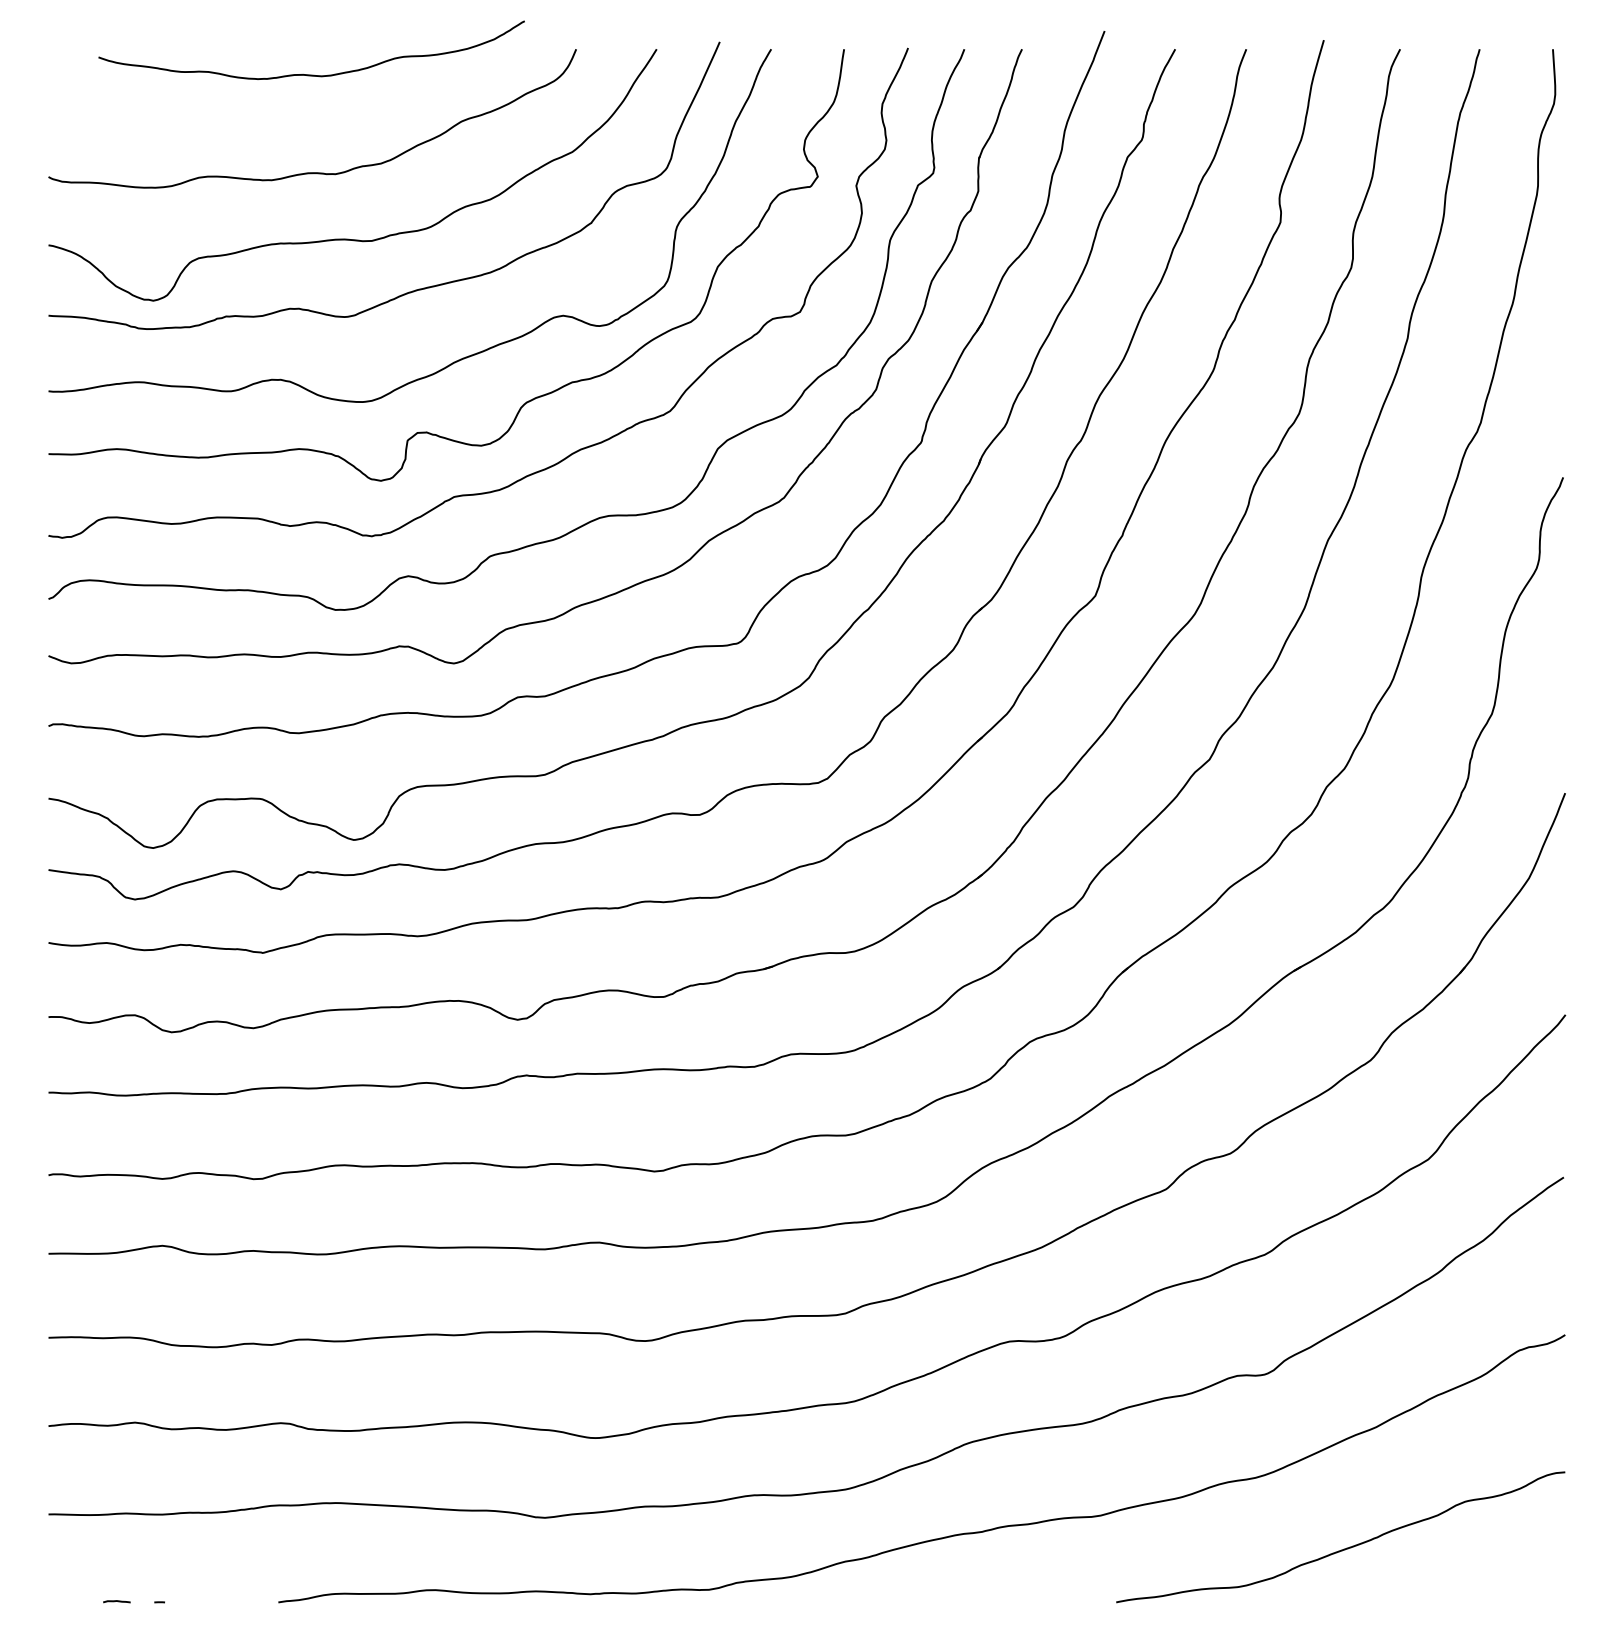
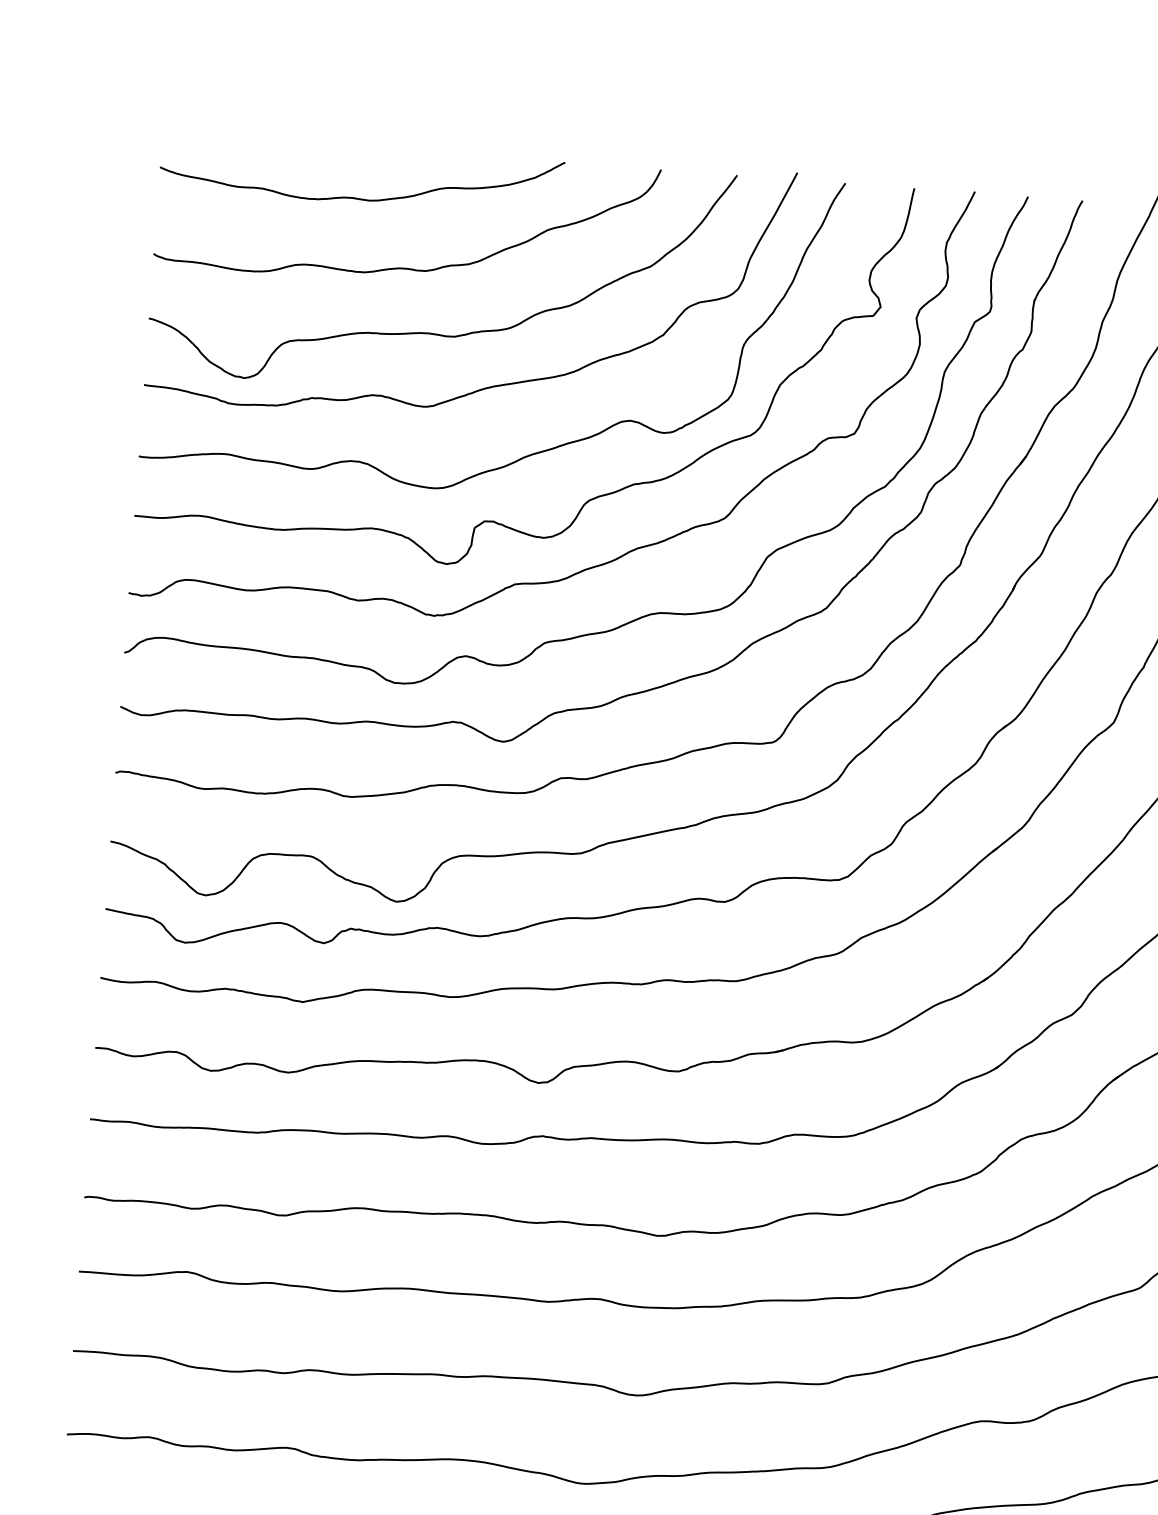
curve: (311, 74) -> (360, 198), moved

